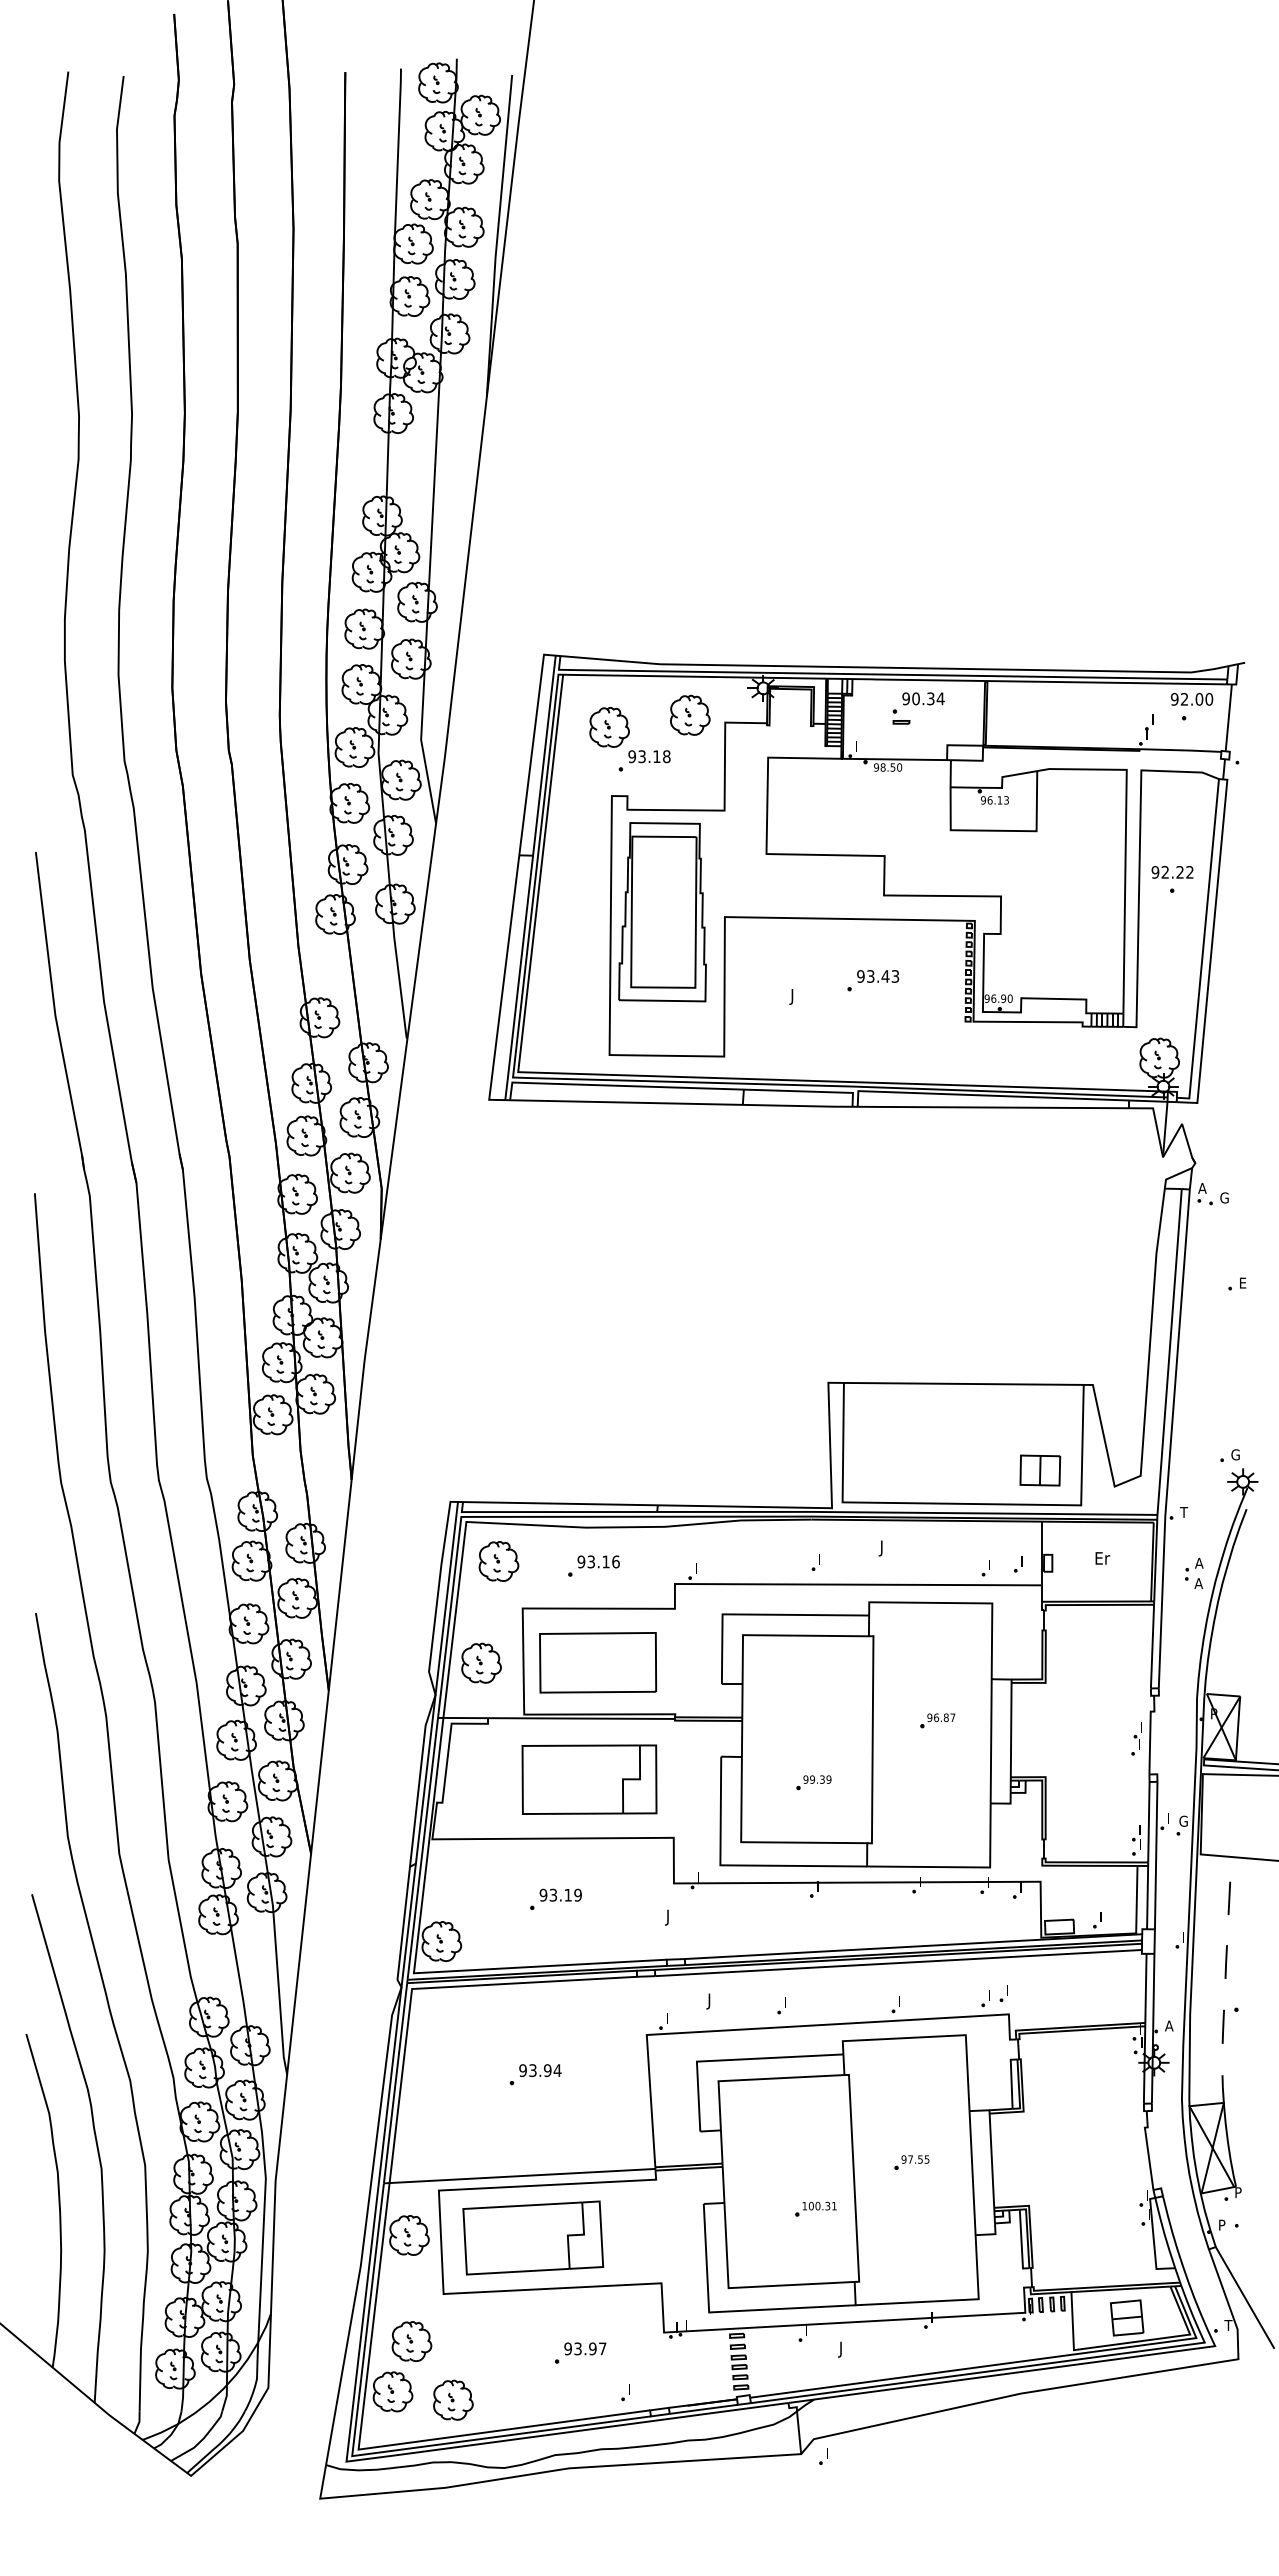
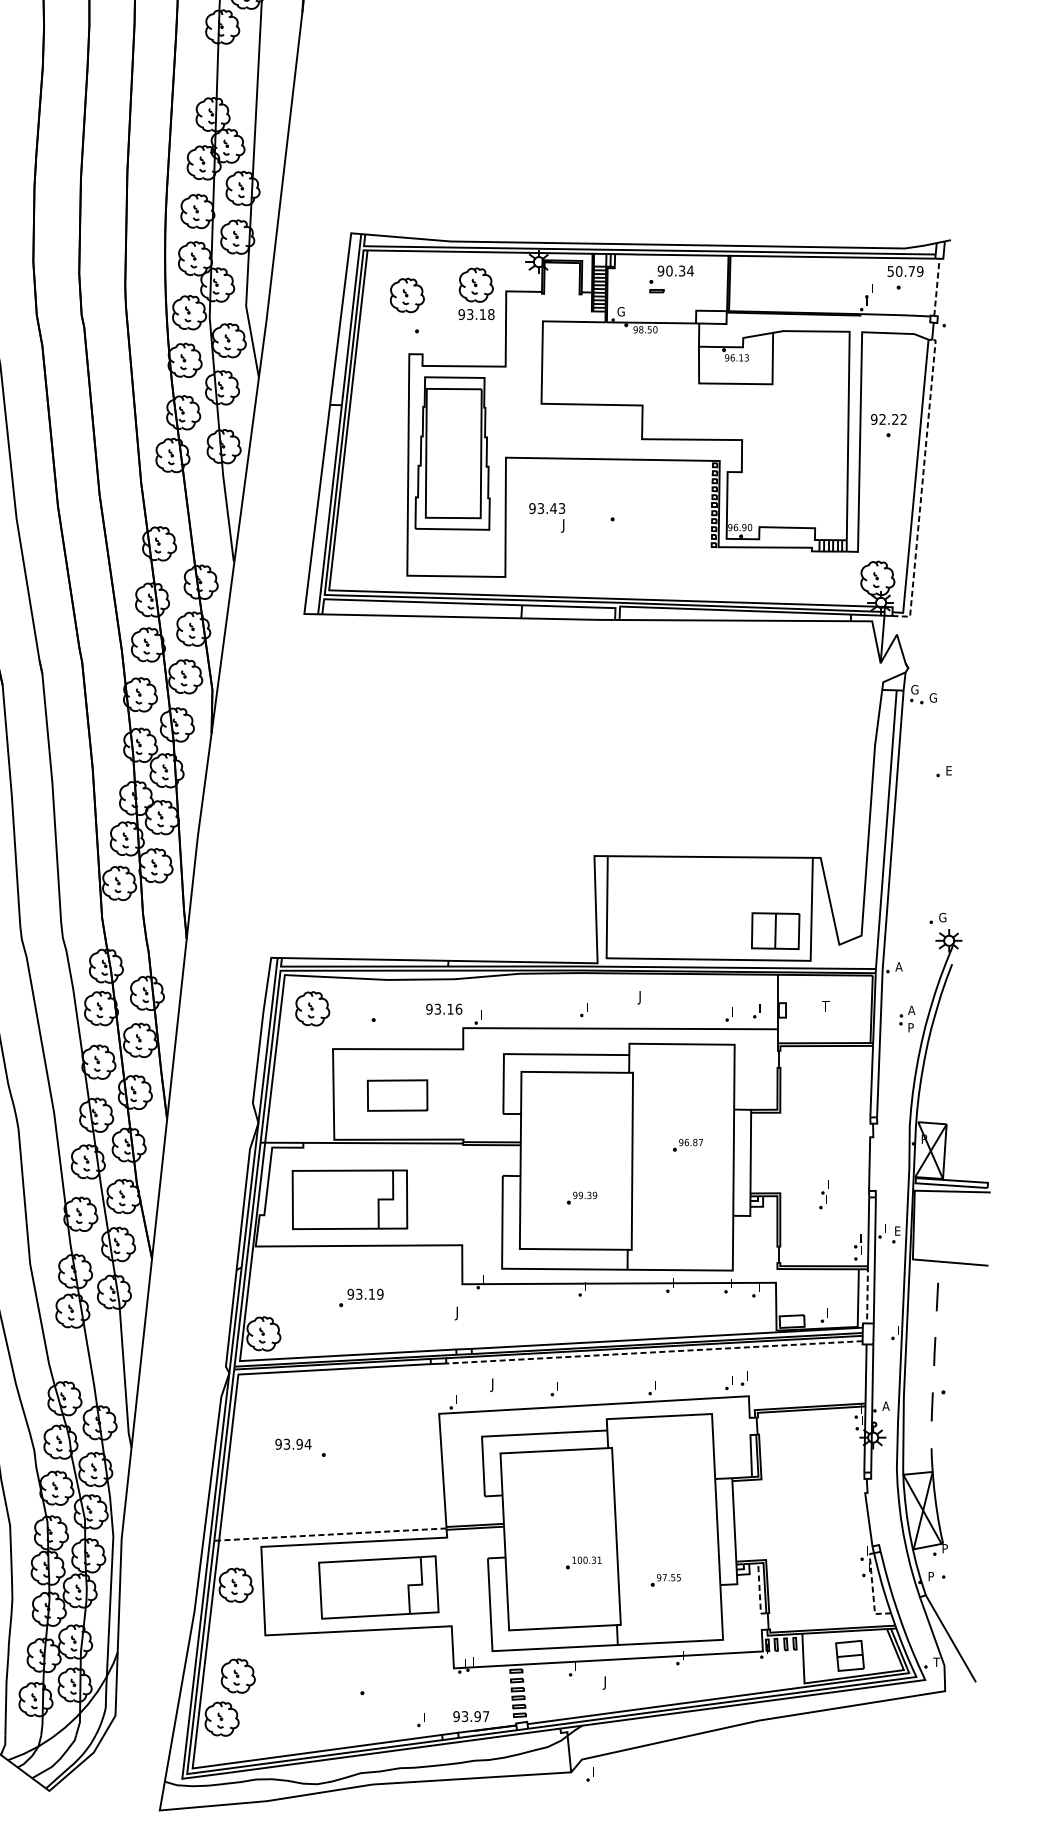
text: (1191, 698) -> (905, 270), 92.00 -> 50.79
line: (1228, 717) -> (936, 287), solid -> dashed
text: (859, 746) -> (621, 311), I -> G
text: (649, 756) -> (476, 314), moved
line: (1211, 948) -> (922, 484), solid -> dashed
text: (878, 976) -> (547, 508), moved
text: (1202, 1187) -> (914, 689), A -> G
part: (1040, 1470) -> (775, 931), size x1.4
text: (1184, 1512) -> (899, 966), T -> A
text: (1102, 1558) -> (828, 1006), Er -> T
text: (598, 1561) -> (444, 1008), moved
text: (1198, 1583) -> (911, 1027), A -> P
part: (481, 1662) -> (297, 1095), removed
part: (598, 1662) -> (397, 1095), size x0.6
part: (1136, 1738) -> (823, 1194), moved
part: (589, 1779) -> (349, 1199), moved
text: (1183, 1820) -> (898, 1230), G -> E
line: (1147, 1896) -> (867, 1295), solid -> dashed
line: (898, 1963) -> (654, 1352), solid -> dashed
text: (540, 2070) -> (293, 1444), moved
part: (911, 2162) -> (665, 1580), moved
line: (522, 2176) -> (332, 1534), solid -> dashed
part: (533, 2237) -> (379, 1587), moved
line: (1153, 2240) -> (872, 1589), solid -> dashed
line: (1021, 2242) -> (759, 1591), solid -> dashed
text: (585, 2348) -> (471, 1716), moved
part: (453, 2399) -> (273, 1725), removed

